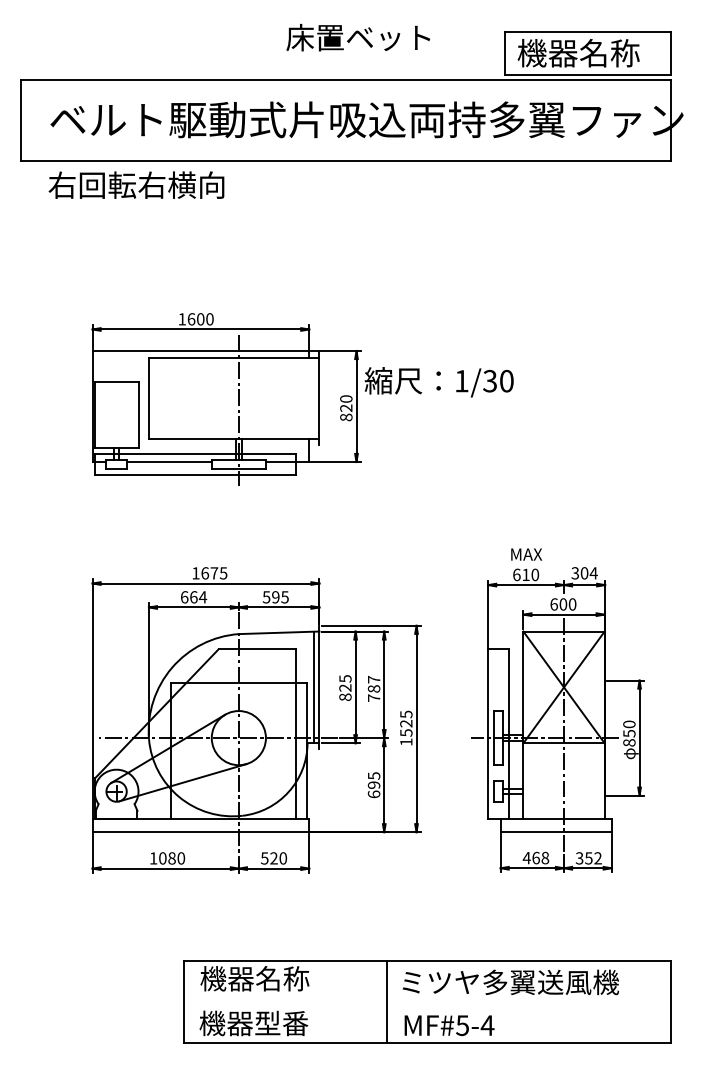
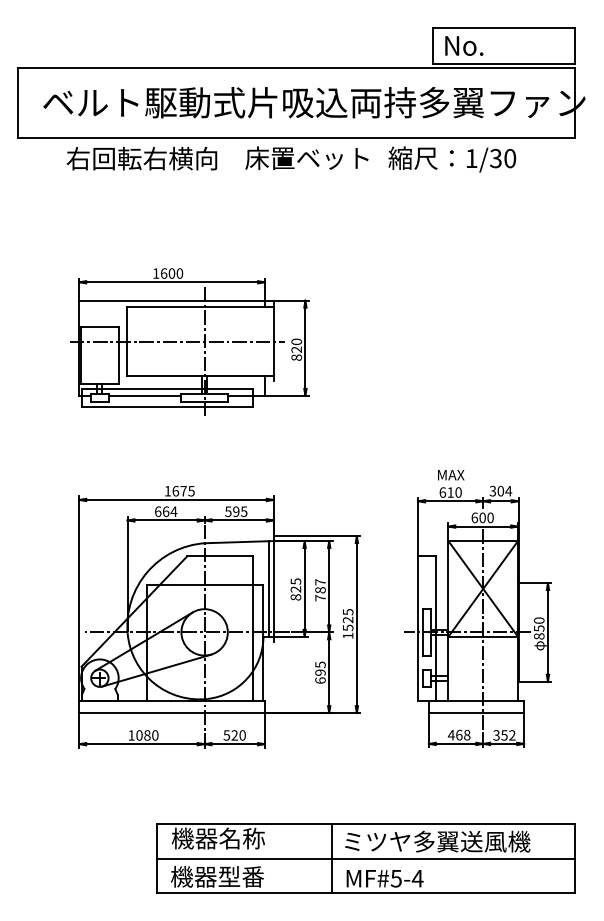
text: (357, 36) -> (306, 157), moved
text: (578, 53) -> (495, 45), 機器名称 -> No.
text: (135, 185) -> (141, 158), moved
text: (439, 382) -> (452, 159), moved
line: (206, 398) -> (176, 341), added
line: (427, 1002) -> (366, 858), added

